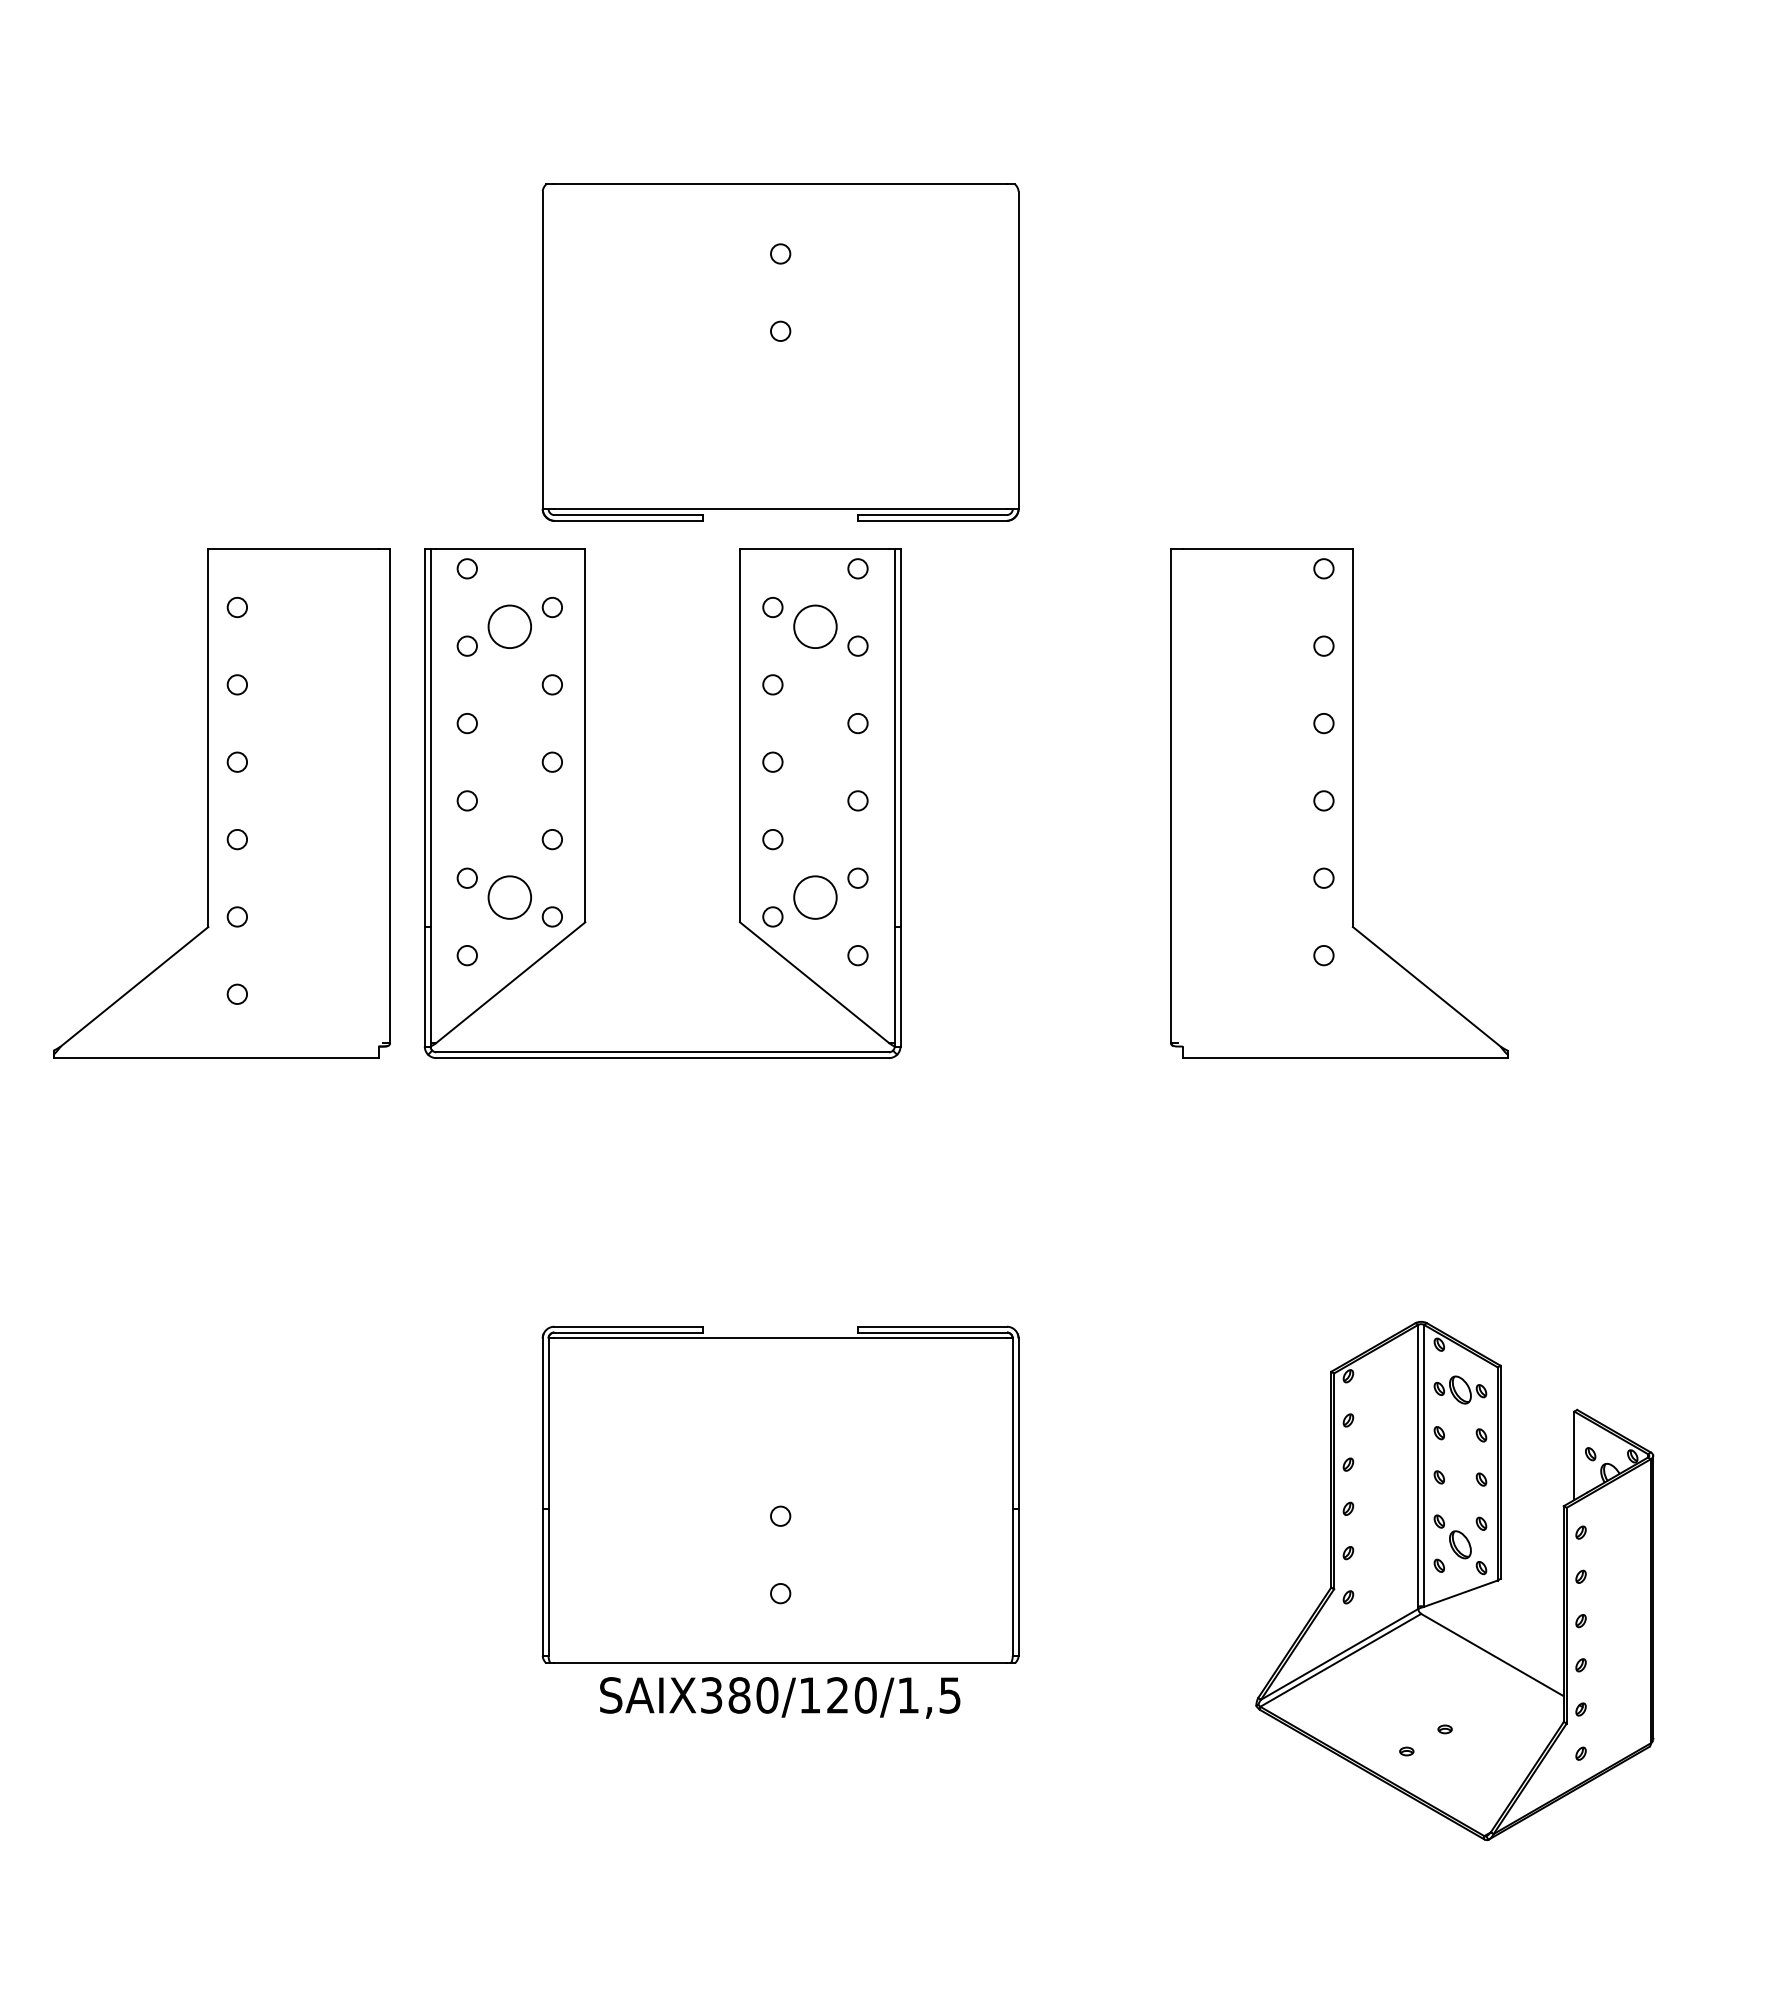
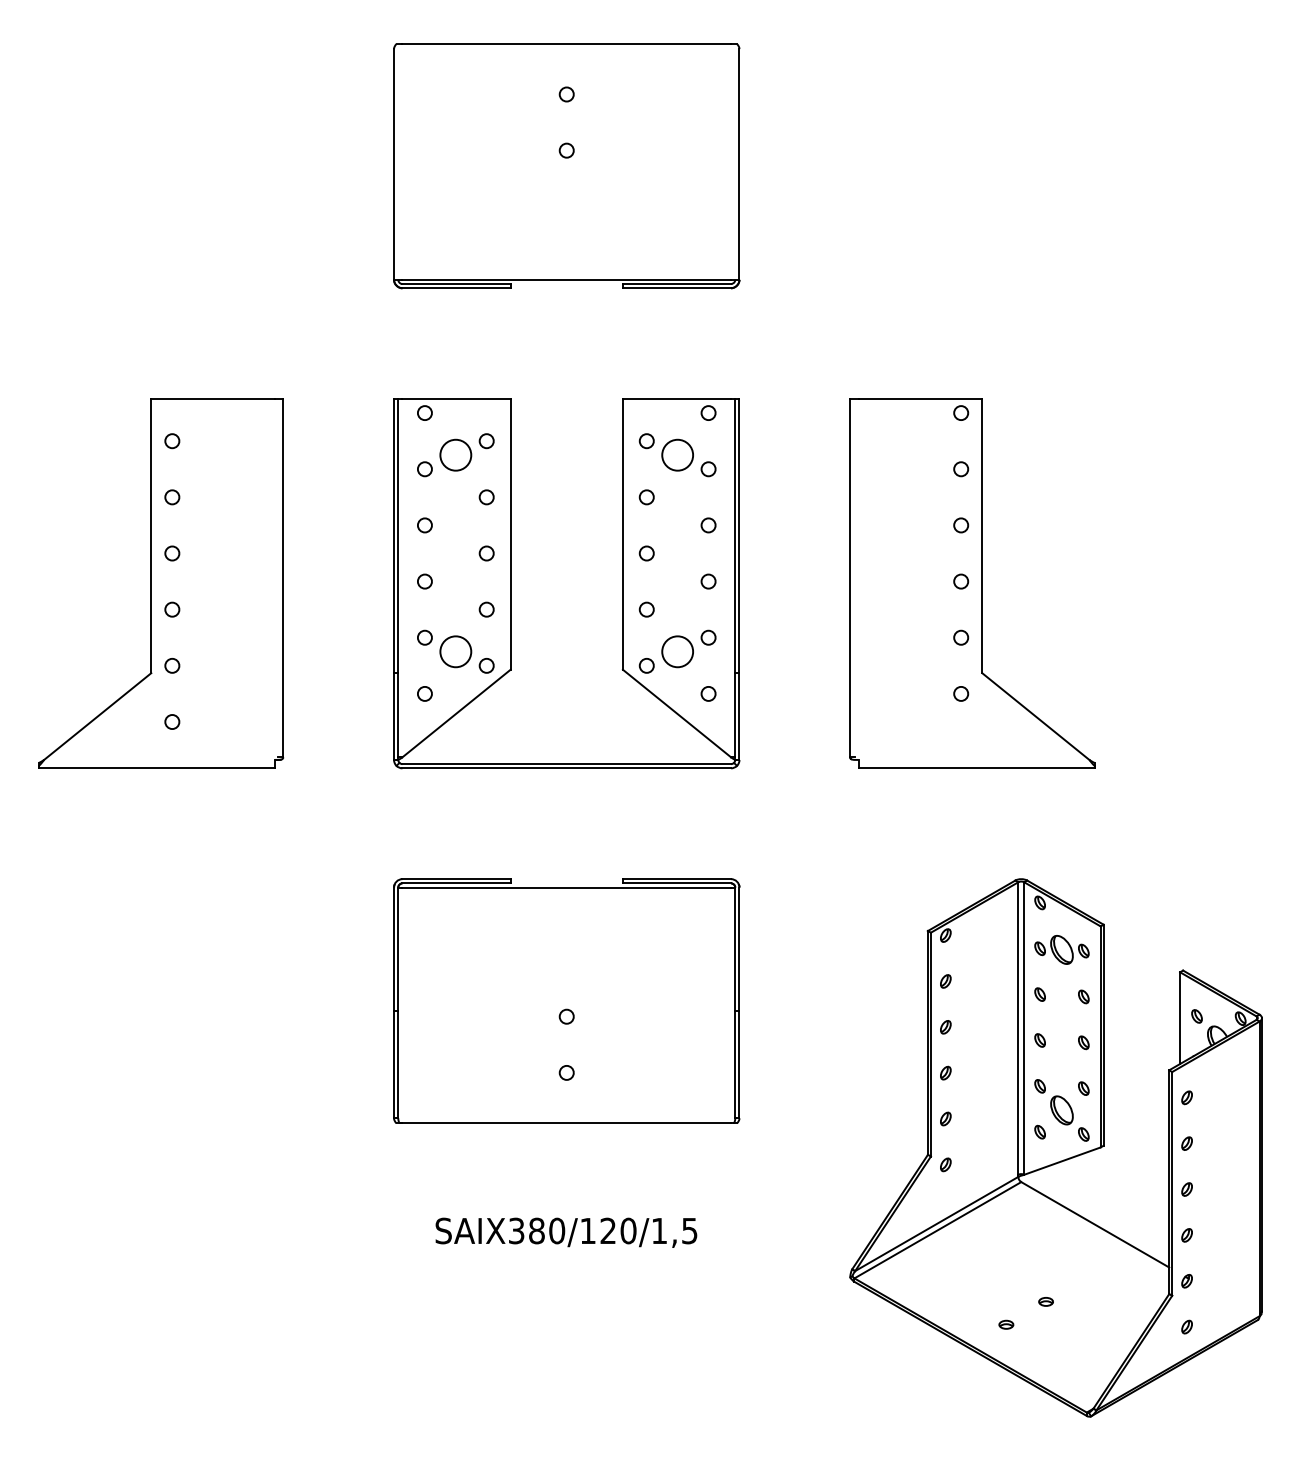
part: (780, 352) -> (566, 166), moved
part: (585, 803) -> (510, 583), moved
part: (780, 1494) -> (566, 1000), moved
part: (1454, 1580) -> (1055, 1147), size x1.43

